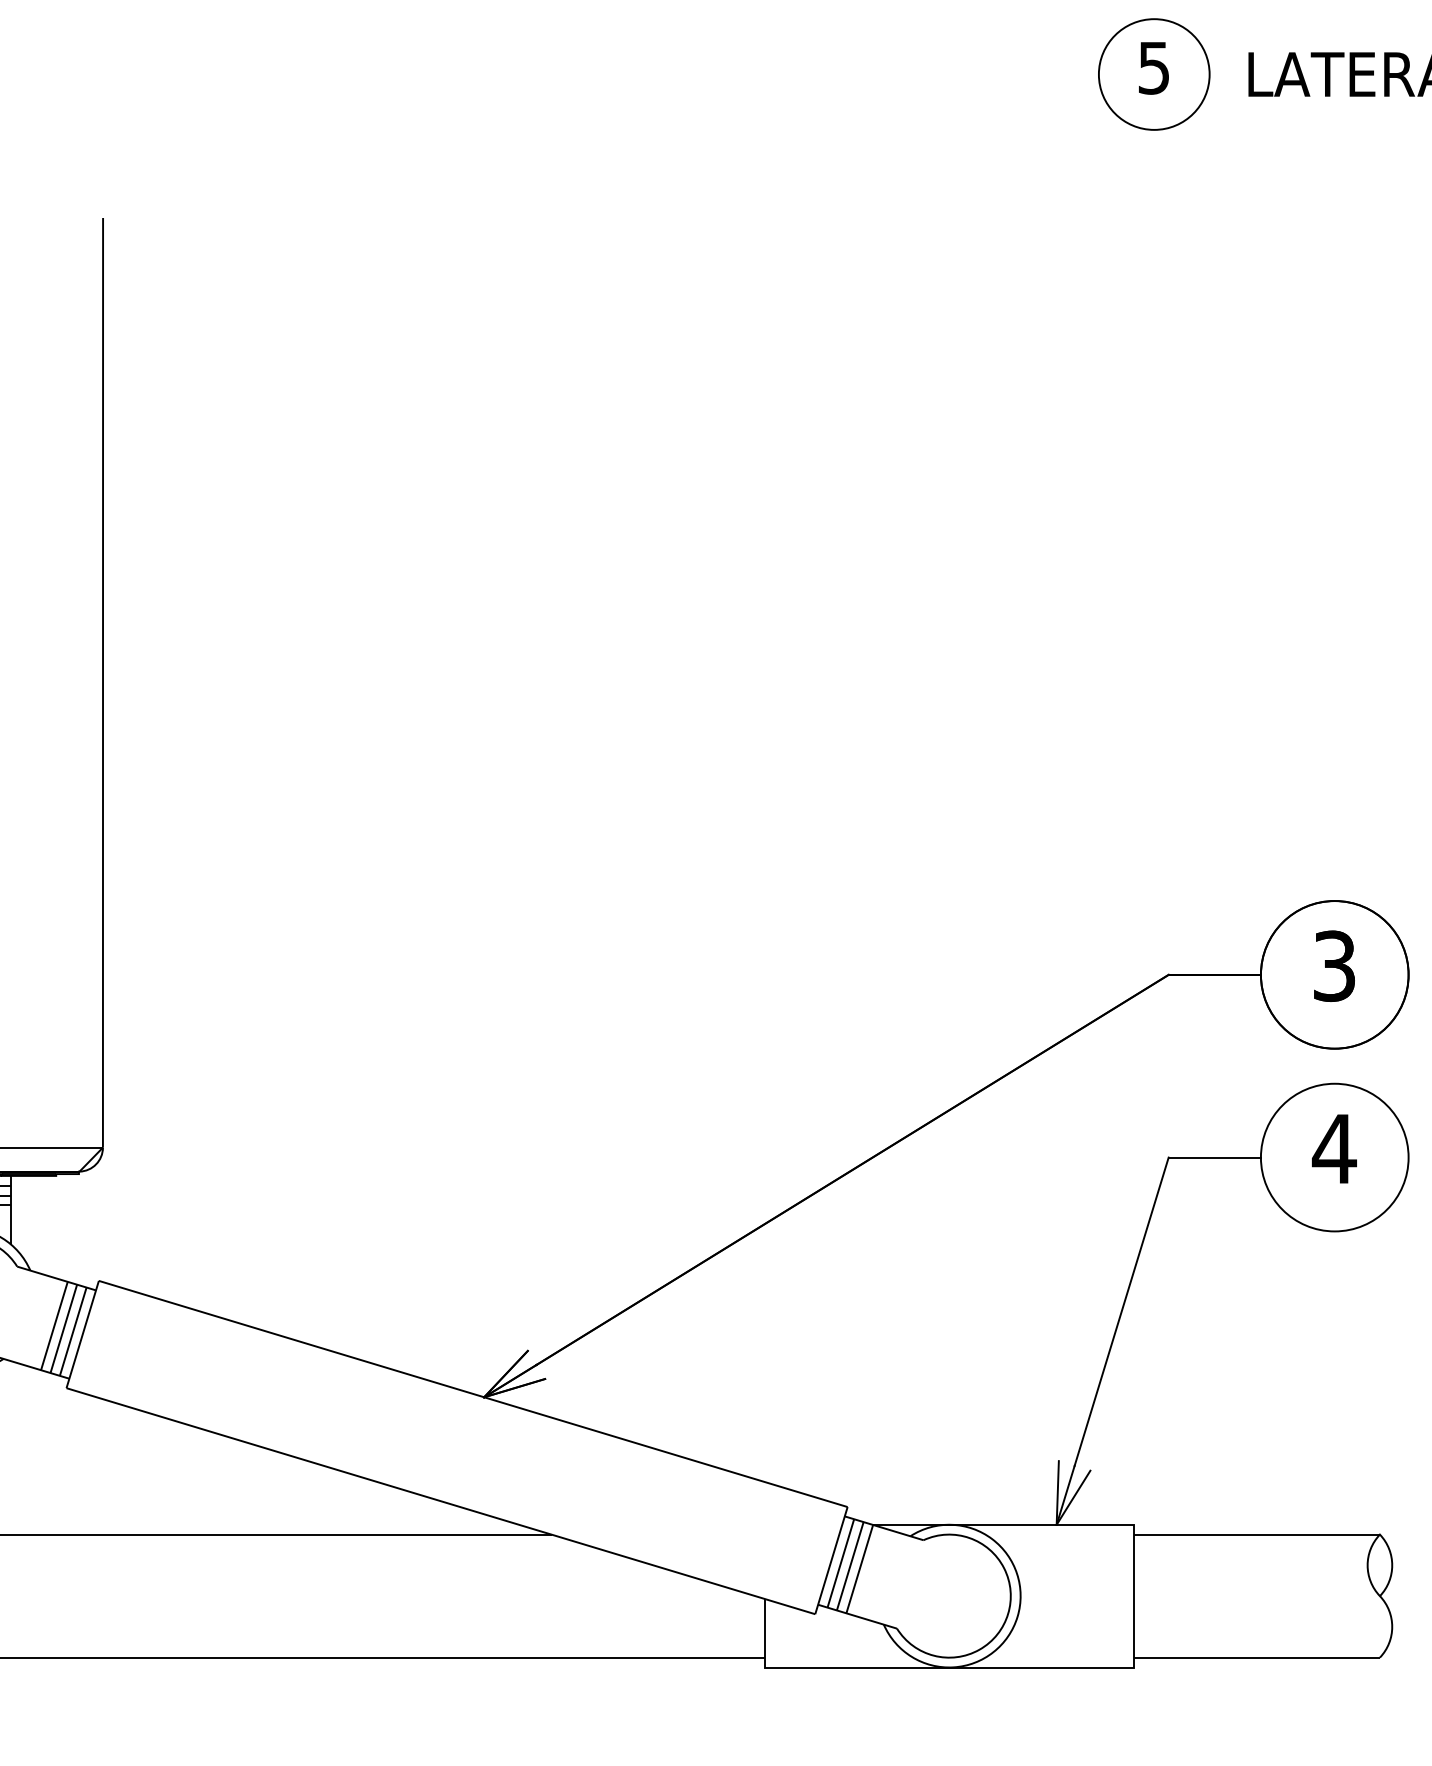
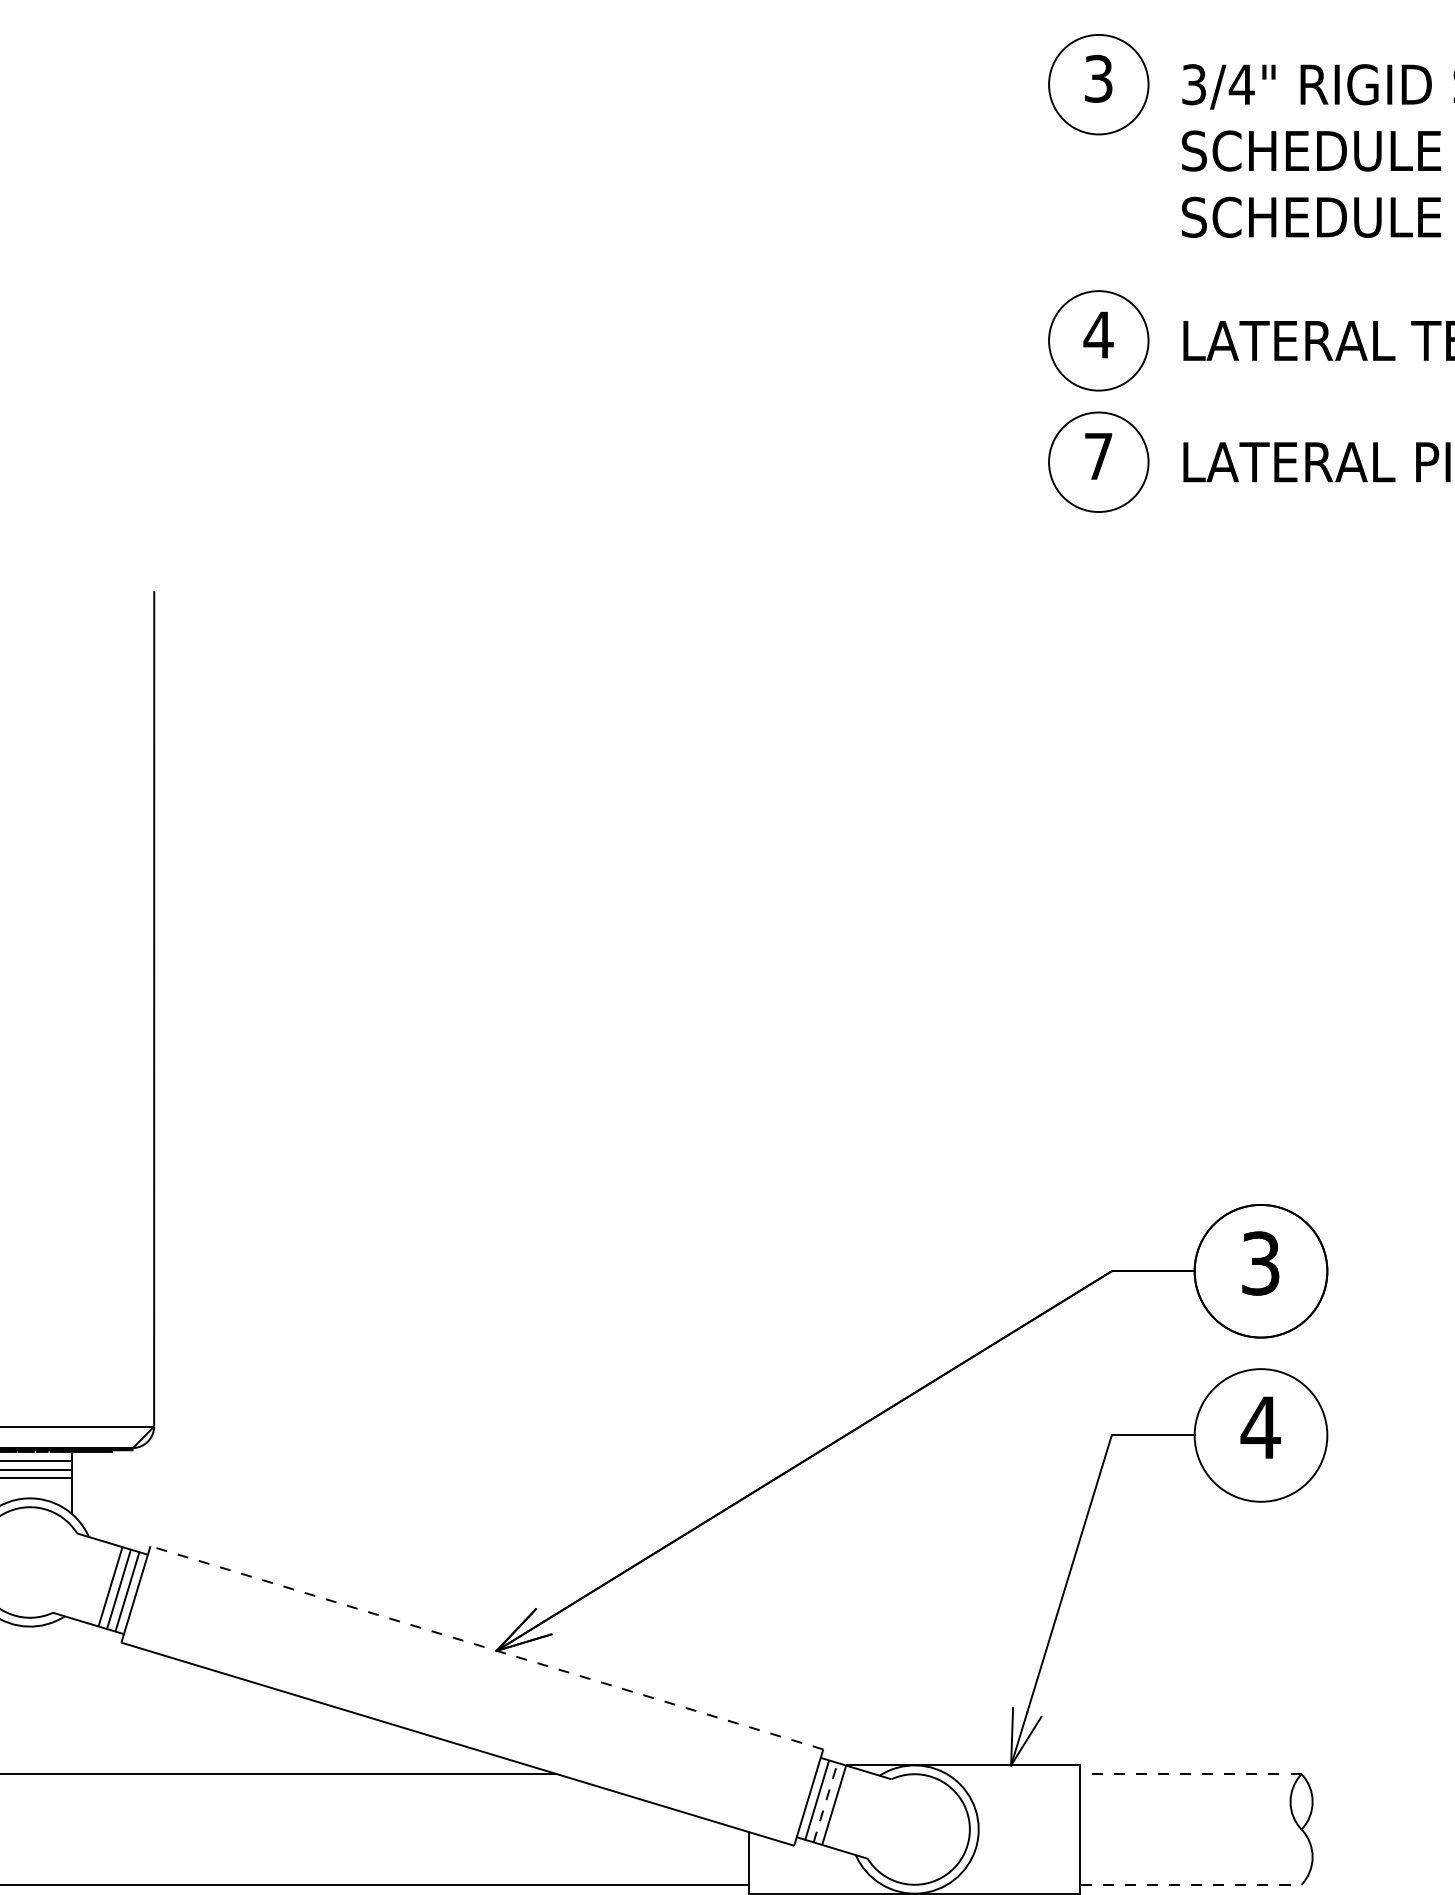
text: (1153, 68) -> (1098, 456), 5 -> 7
line: (472, 1393) -> (486, 1647), solid -> dashed
line: (1257, 1534) -> (1191, 1774), solid -> dashed
line: (850, 1566) -> (825, 1802), solid -> dashed
line: (1257, 1657) -> (1191, 1884), solid -> dashed

